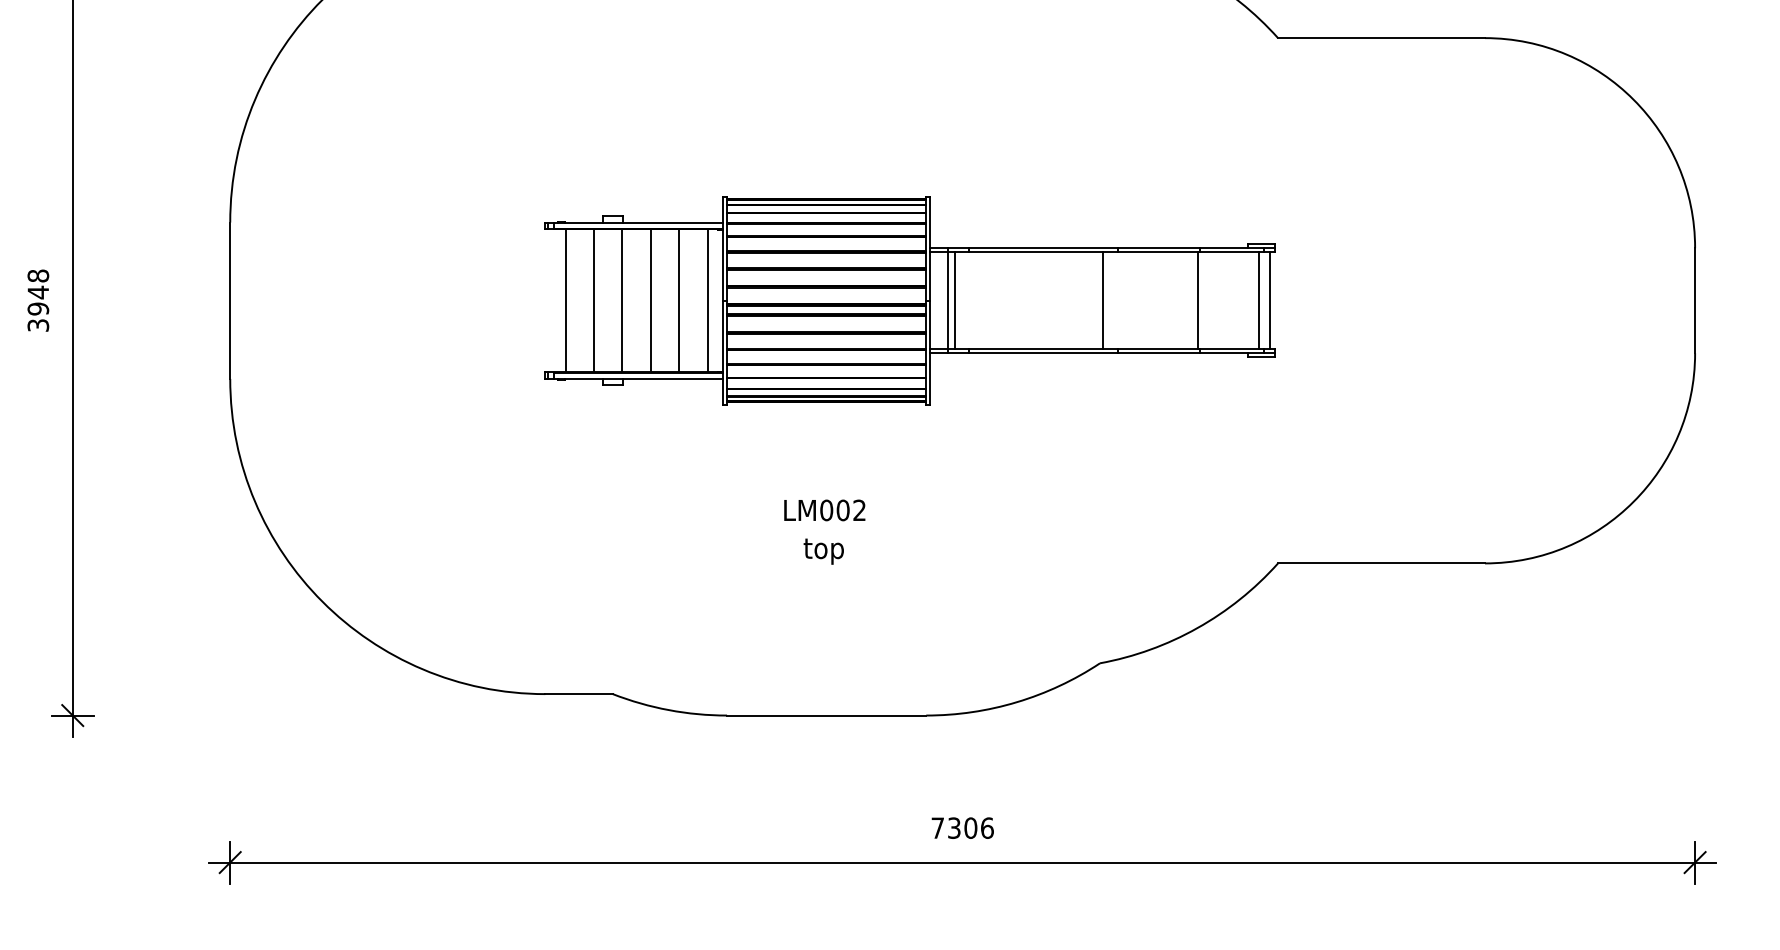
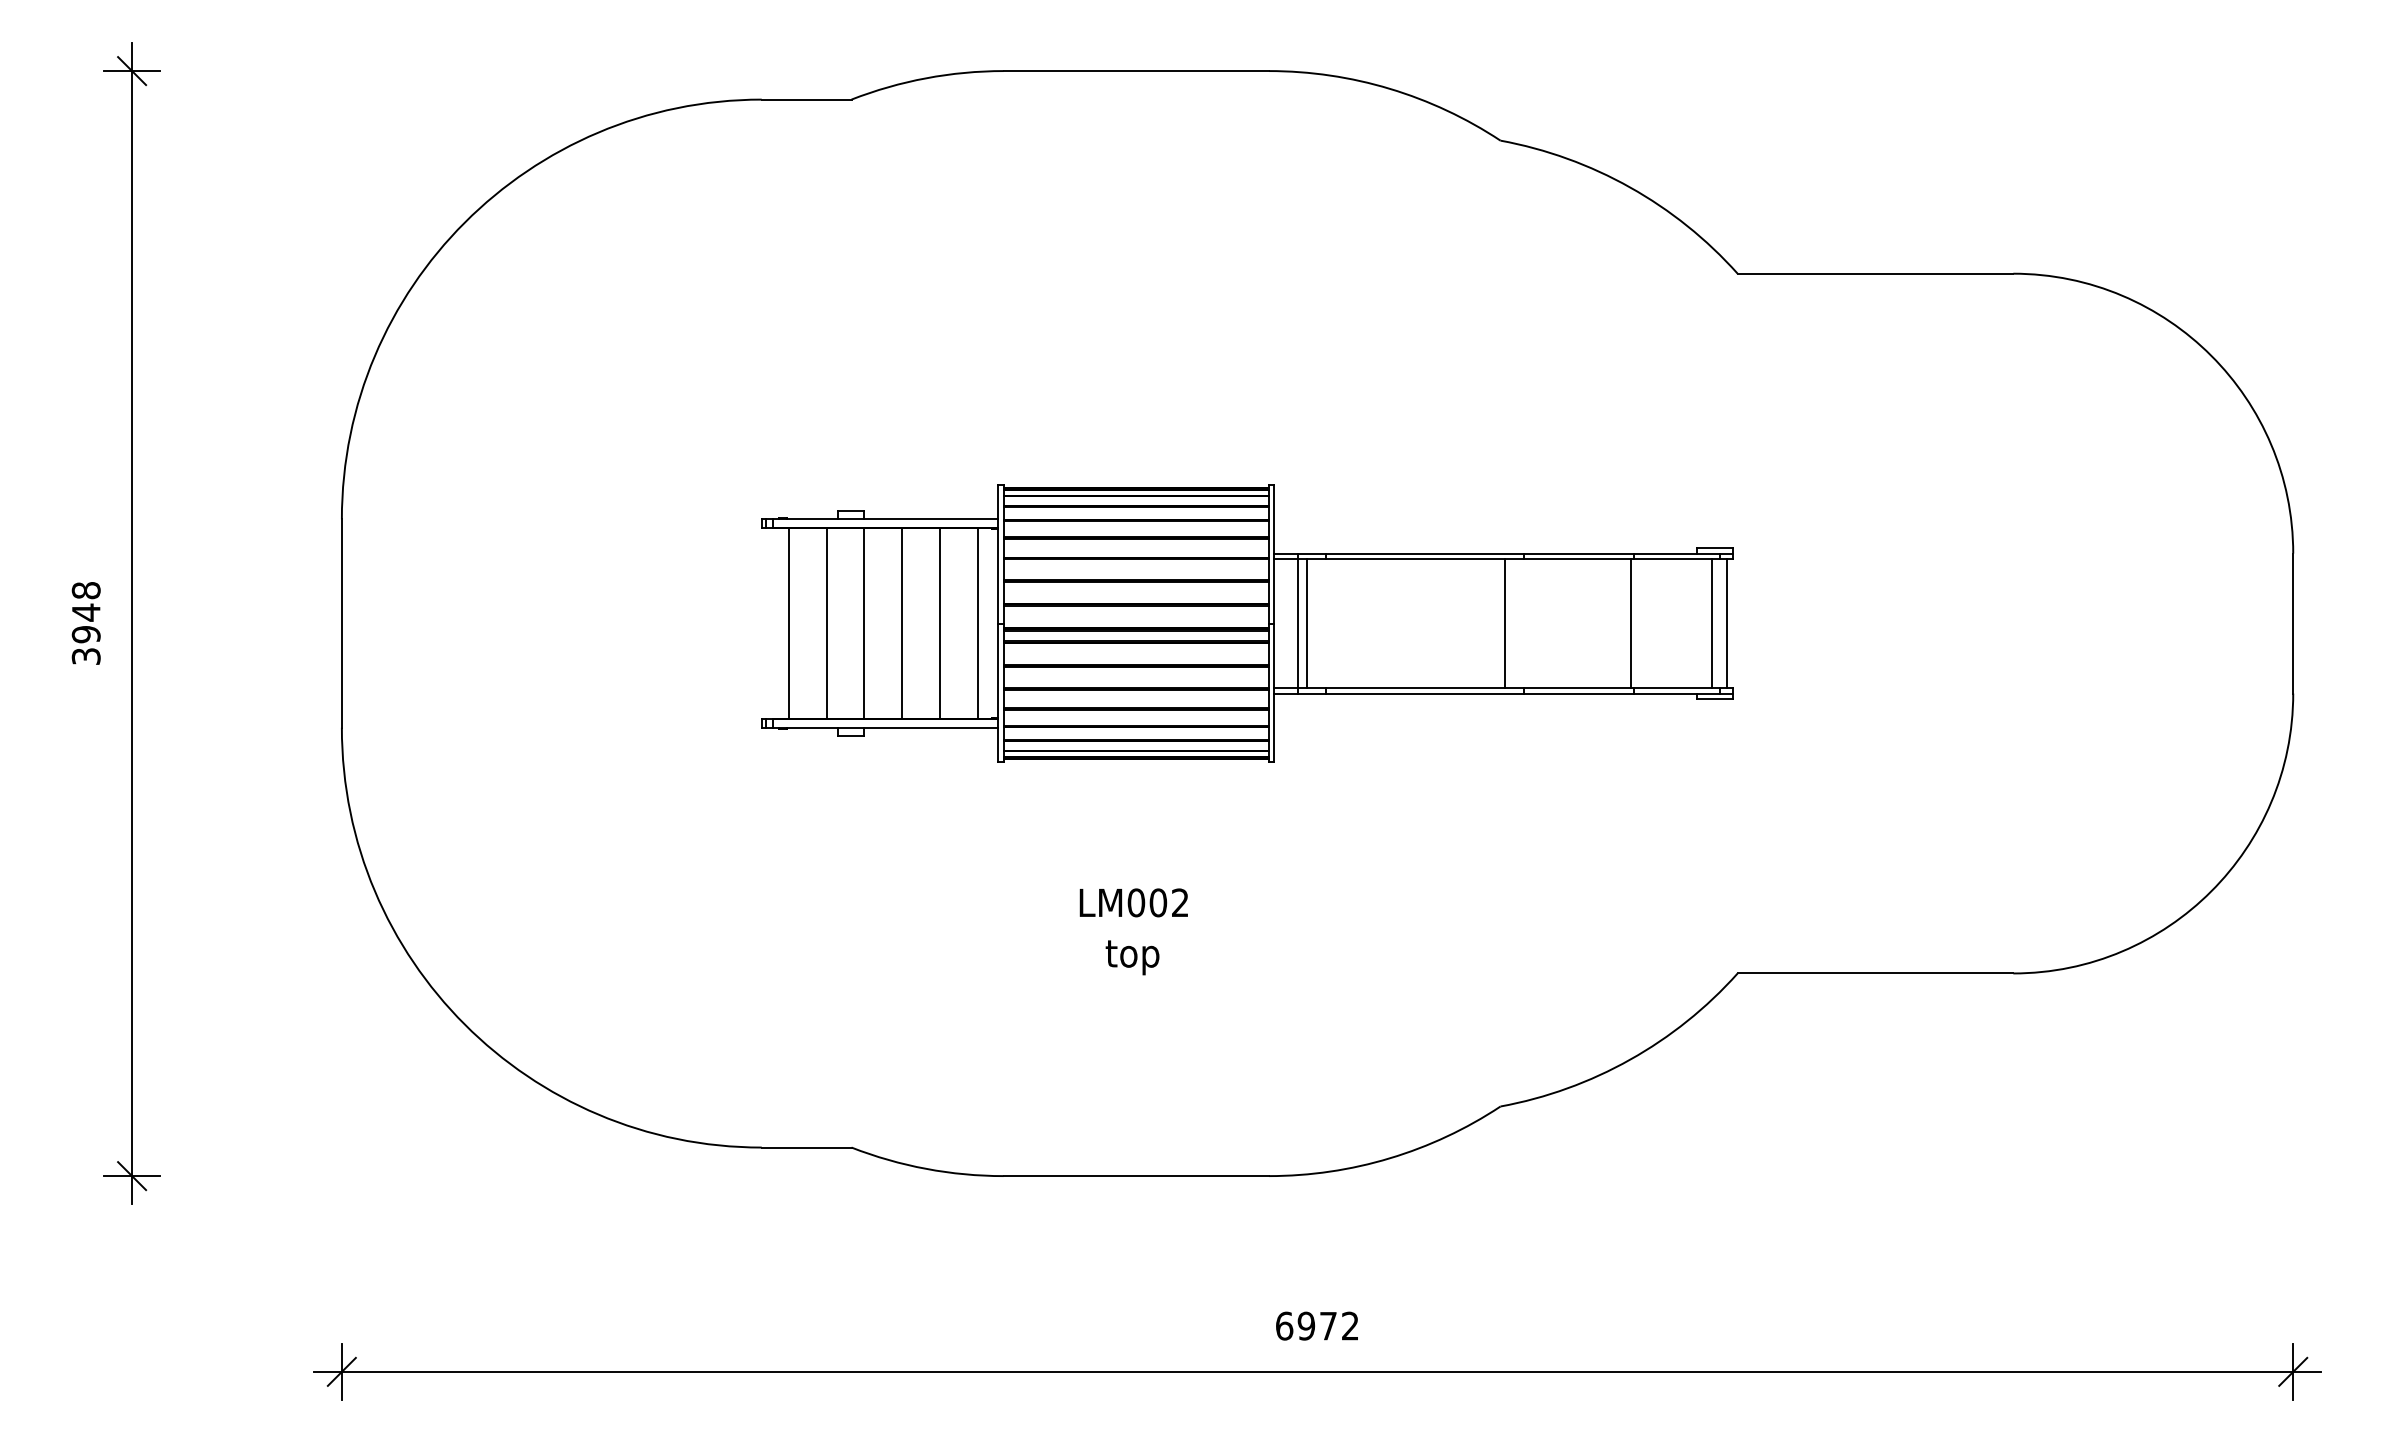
text: (962, 827) -> (1317, 1325), 7306 -> 6972

